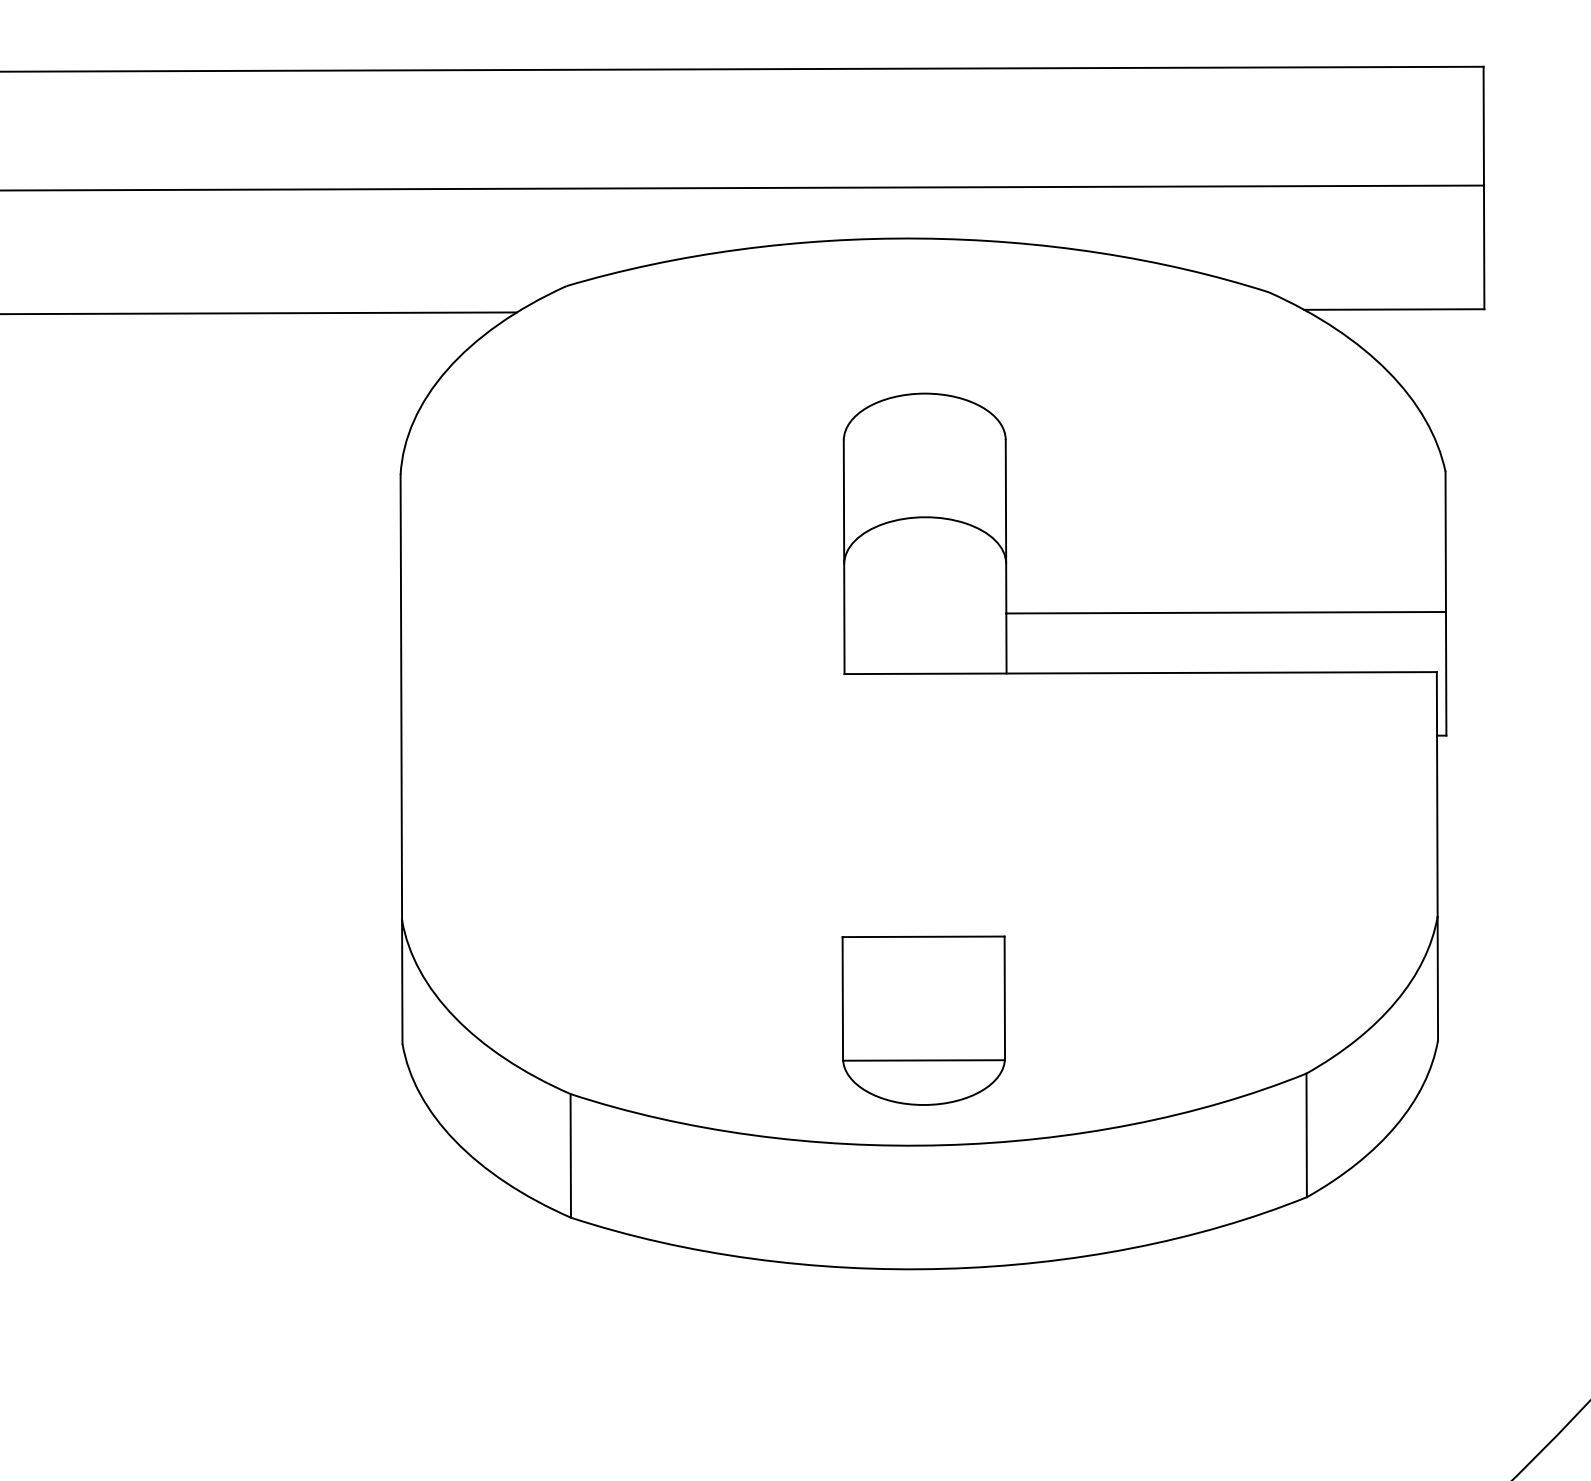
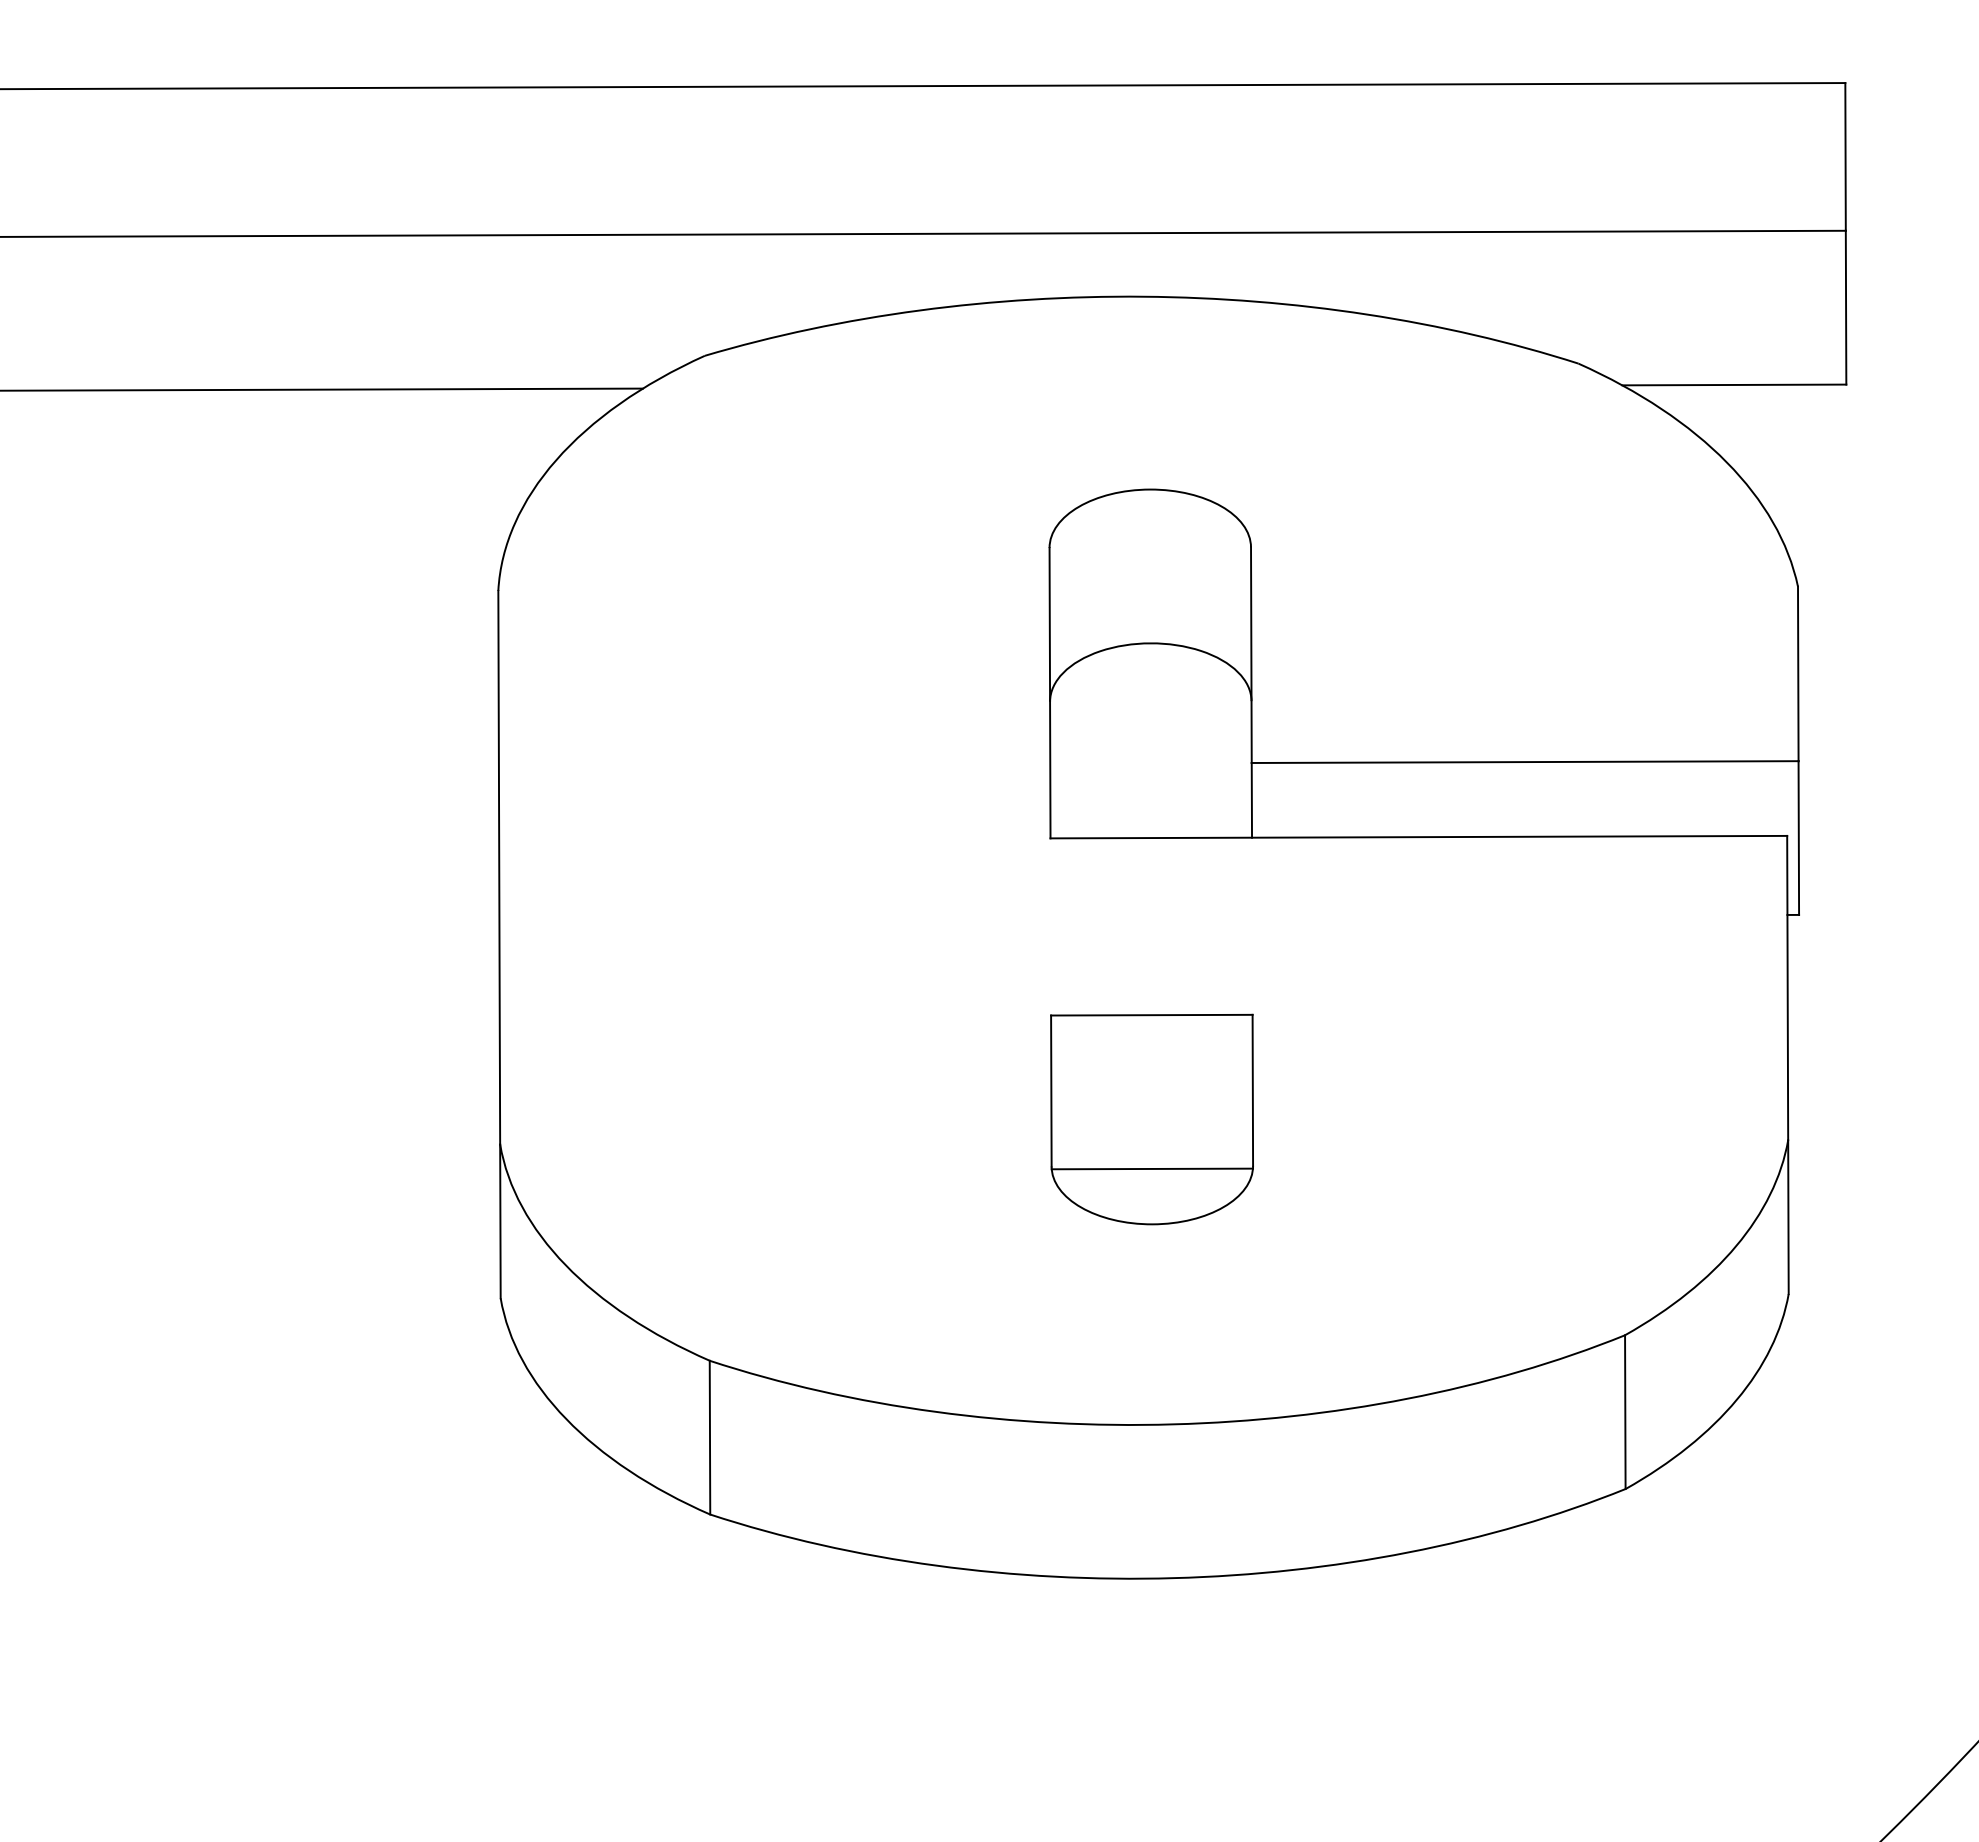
part: (923, 1020) -> (1151, 1119), moved

